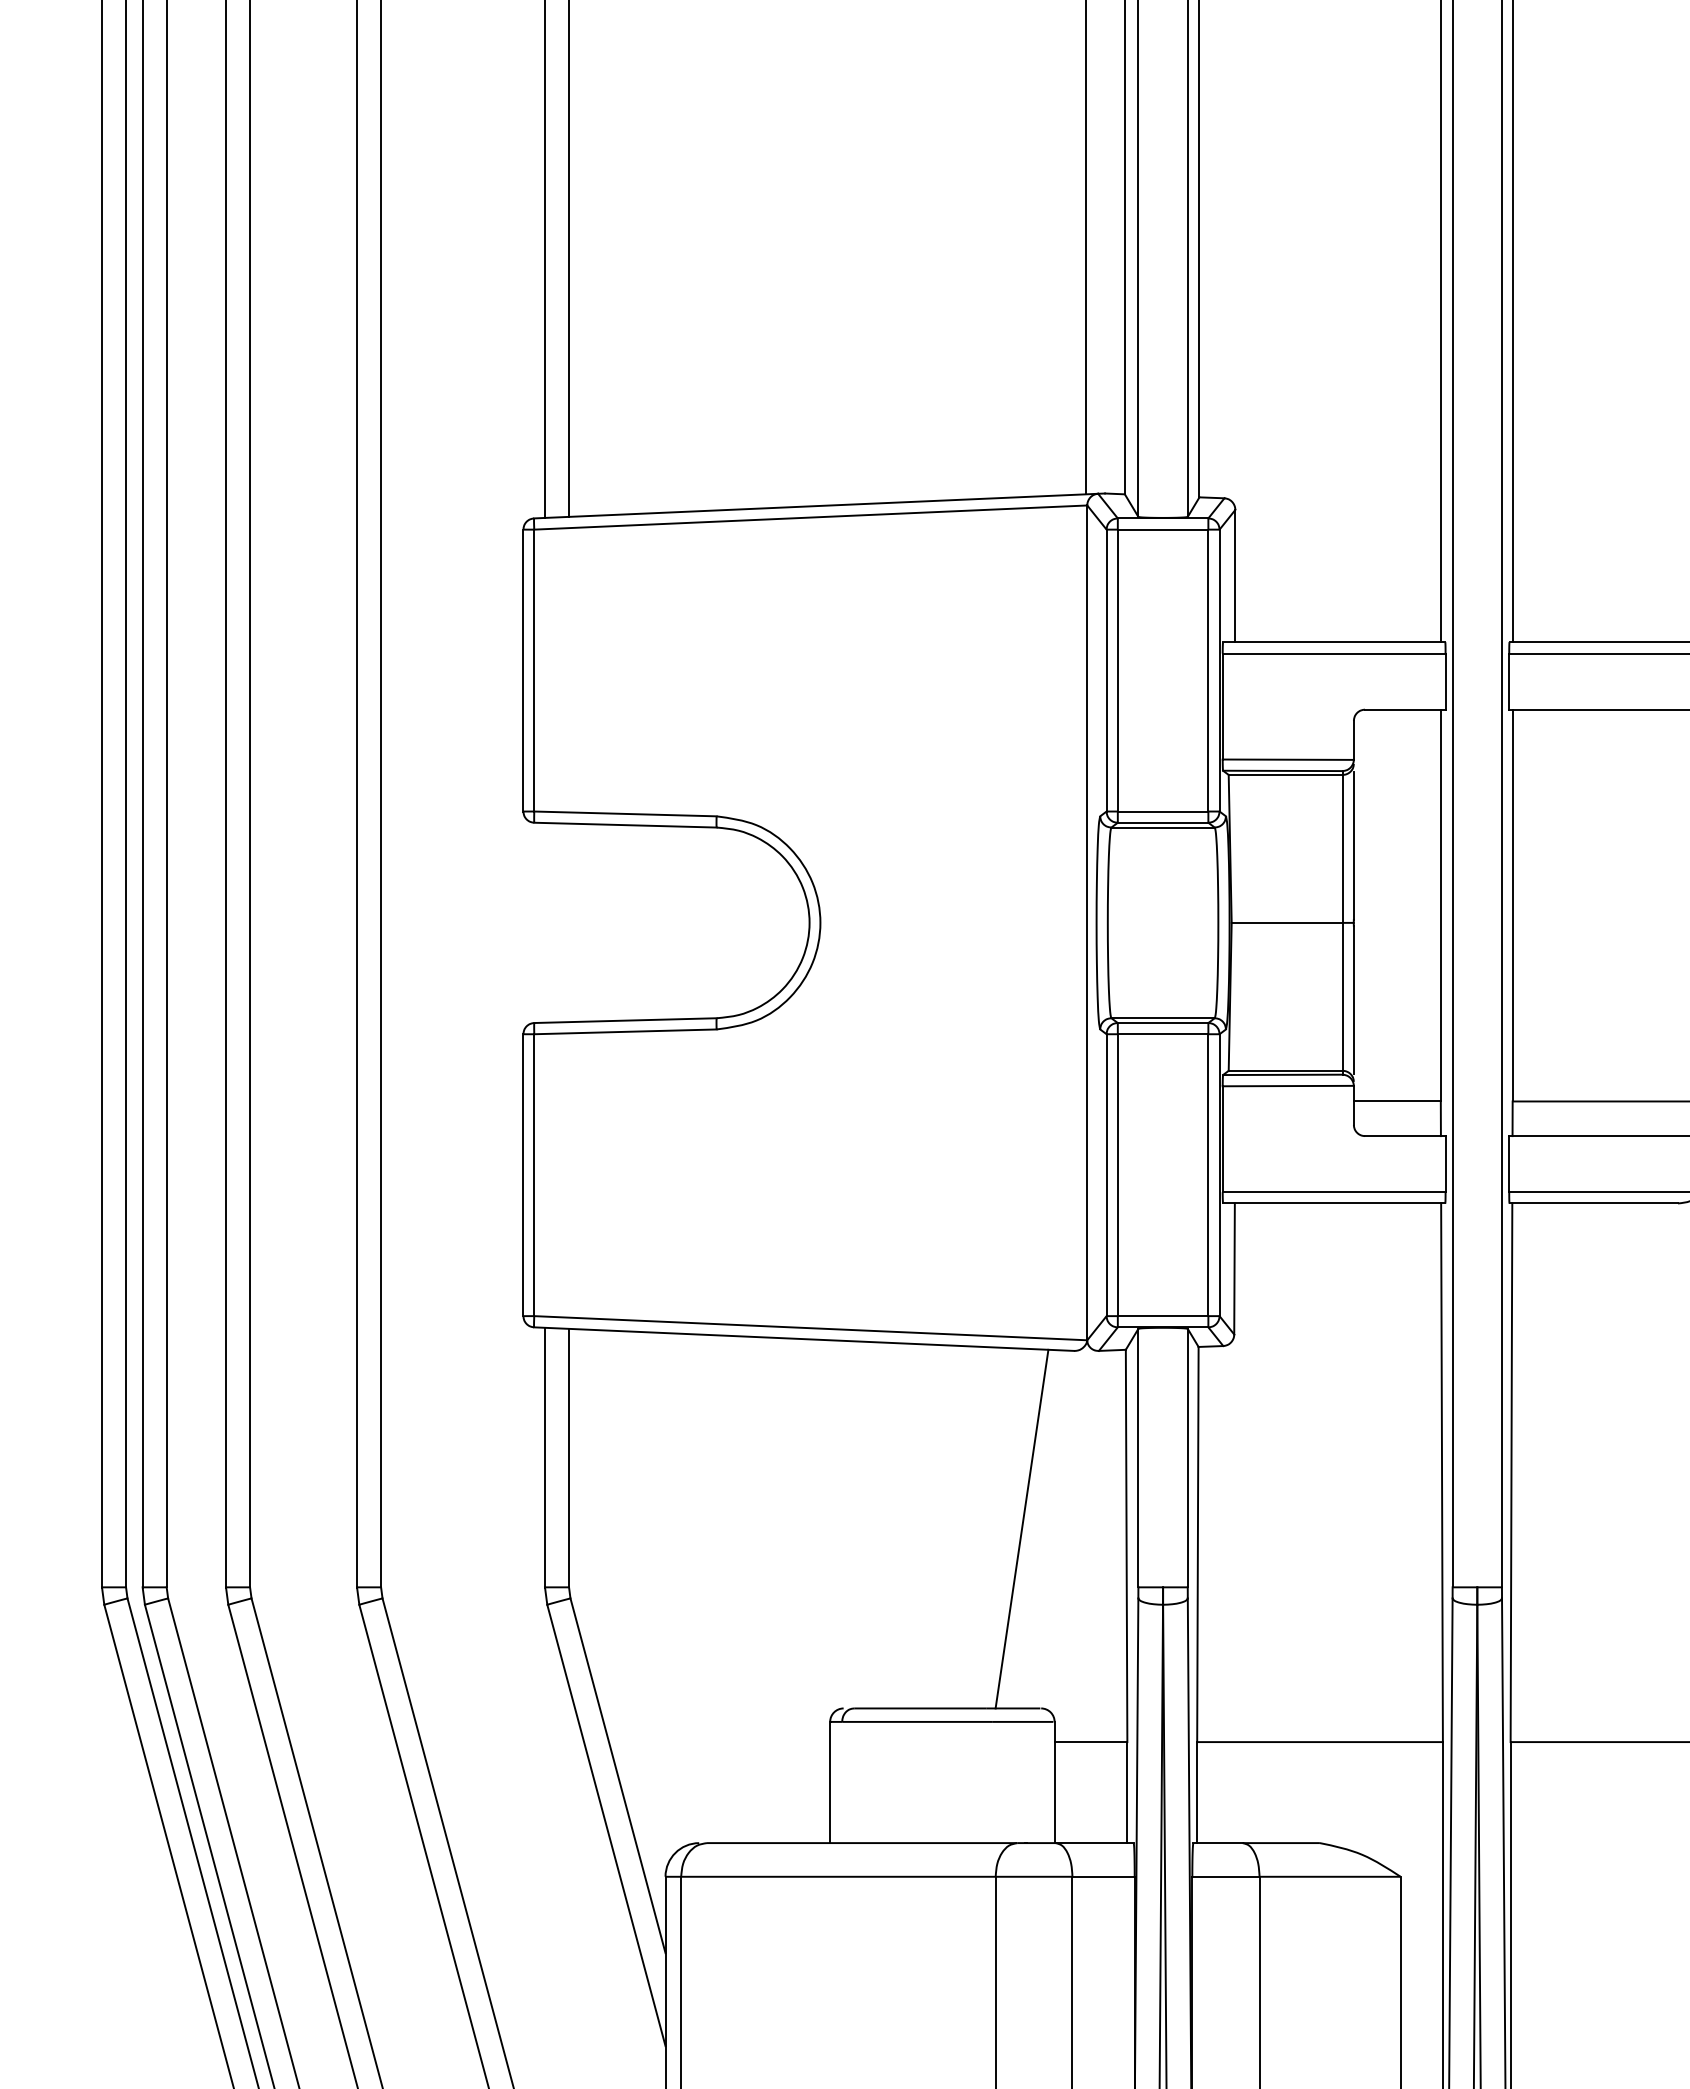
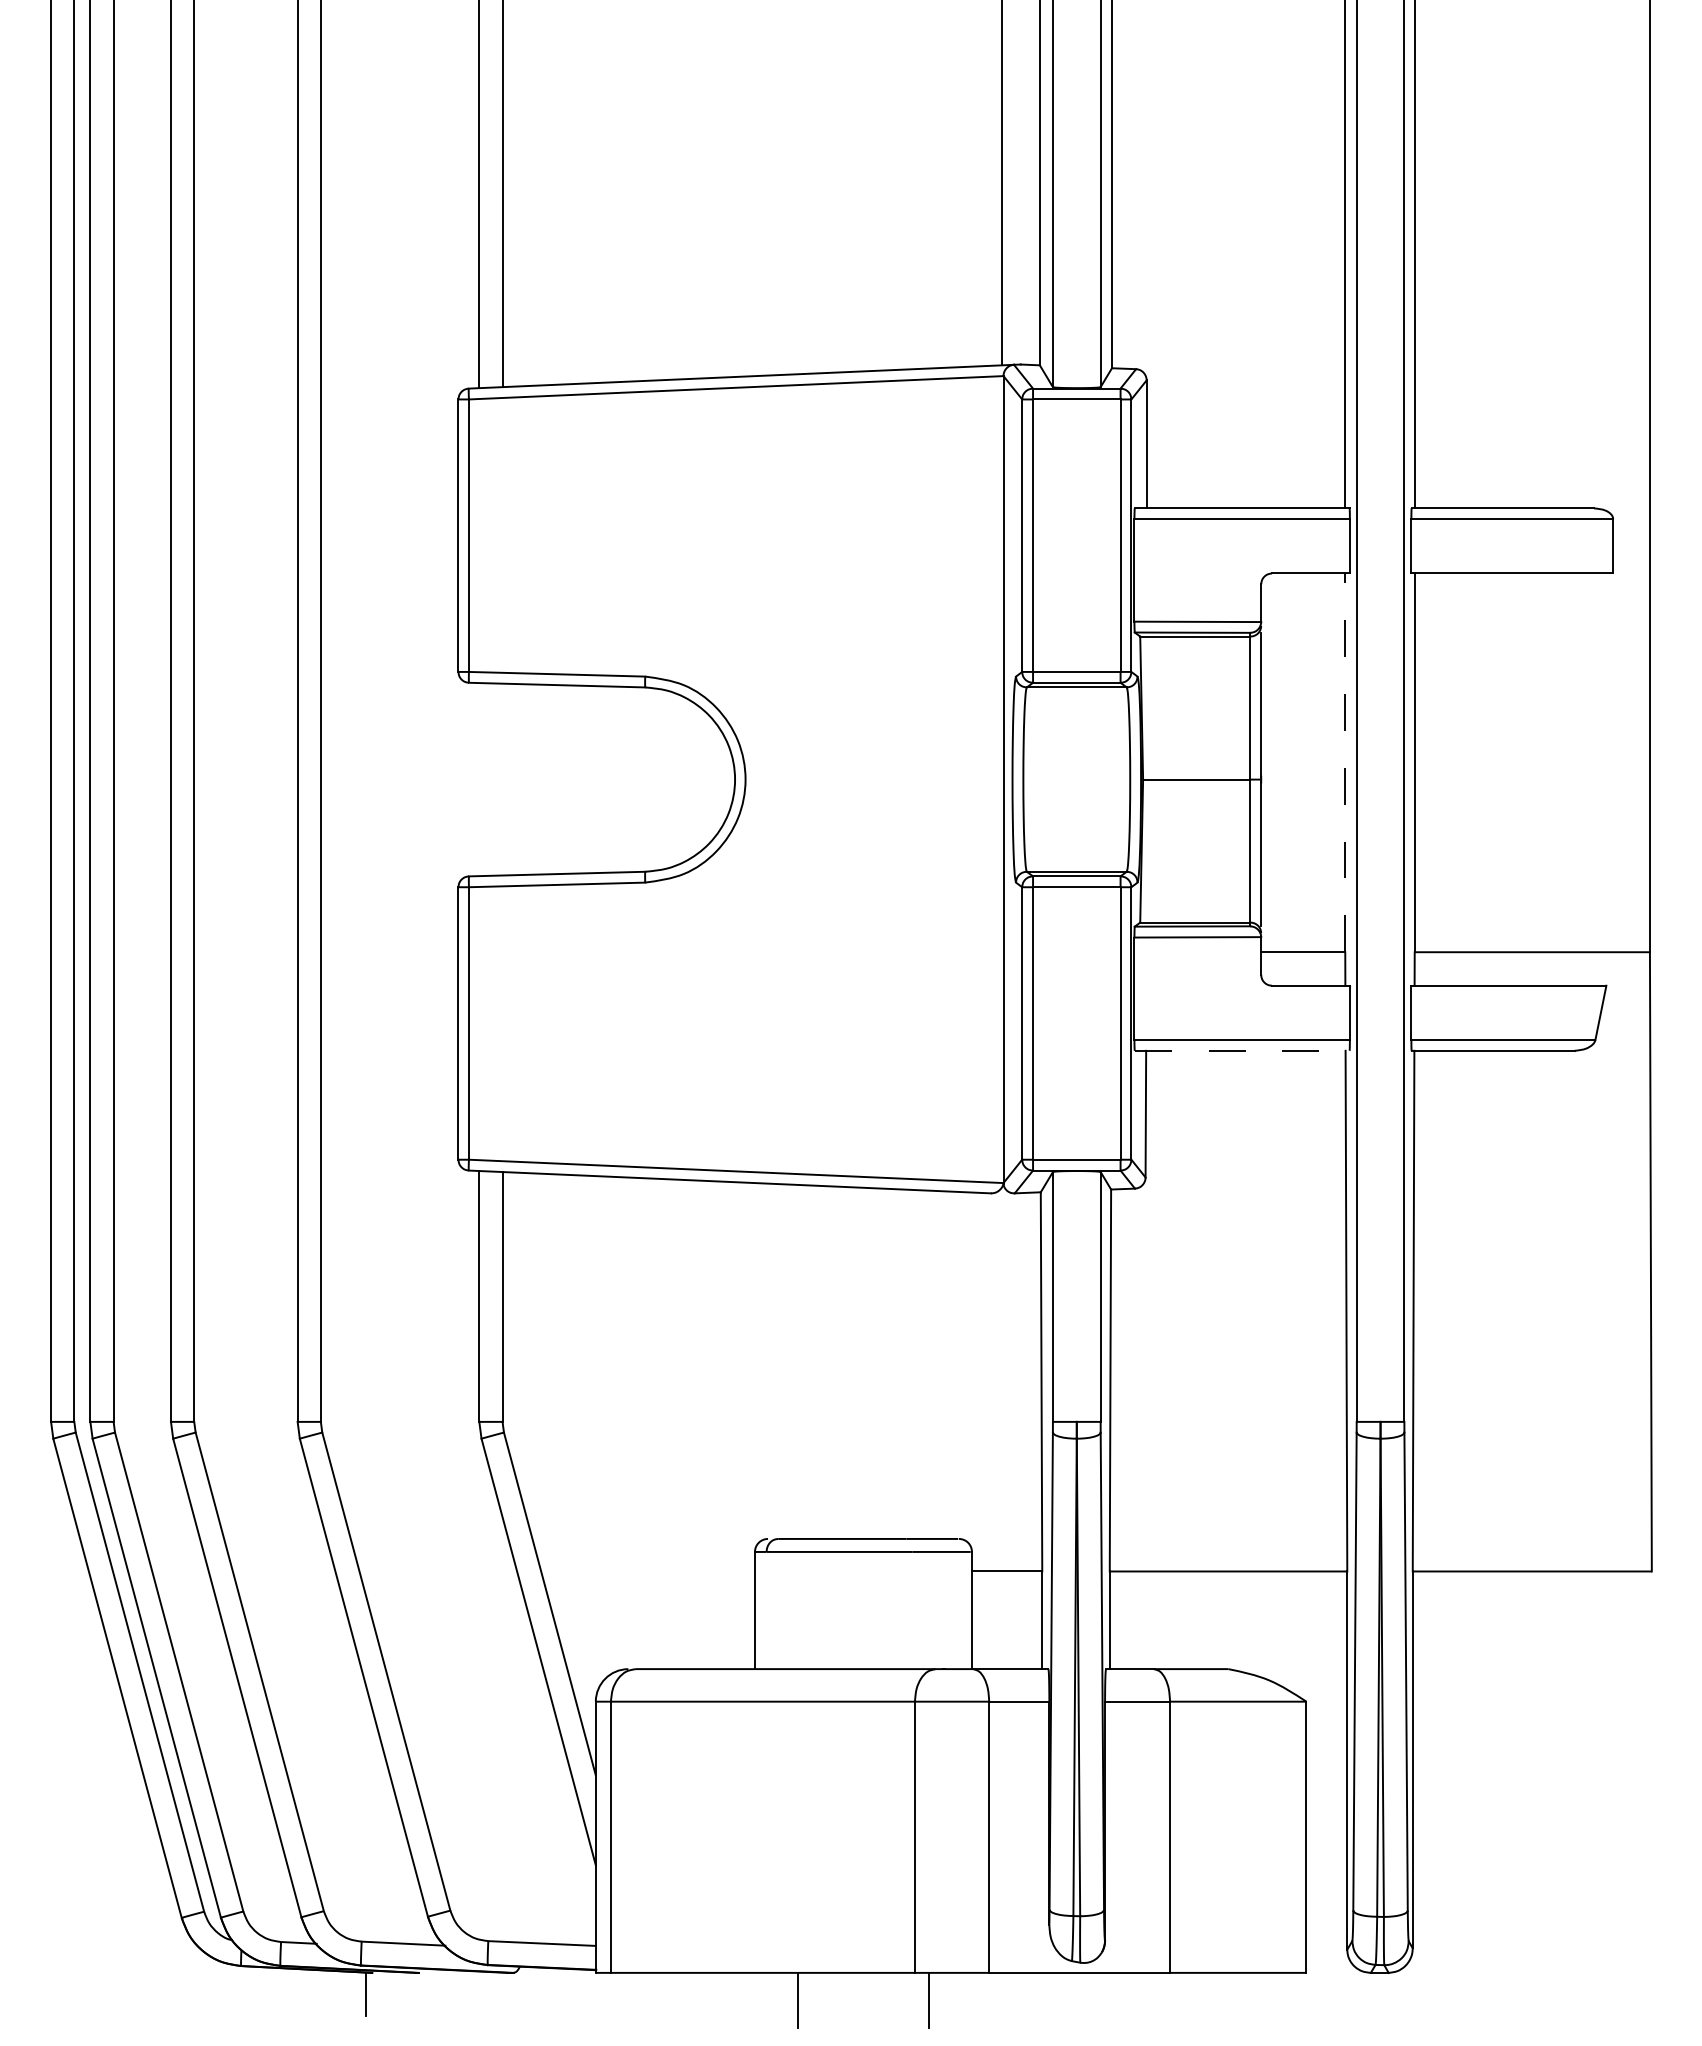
line: (1441, 905) -> (1345, 762), solid -> dashed
line: (1334, 1203) -> (1242, 1050), solid -> dashed
line: (1021, 1529) -> (939, 1365), removed

